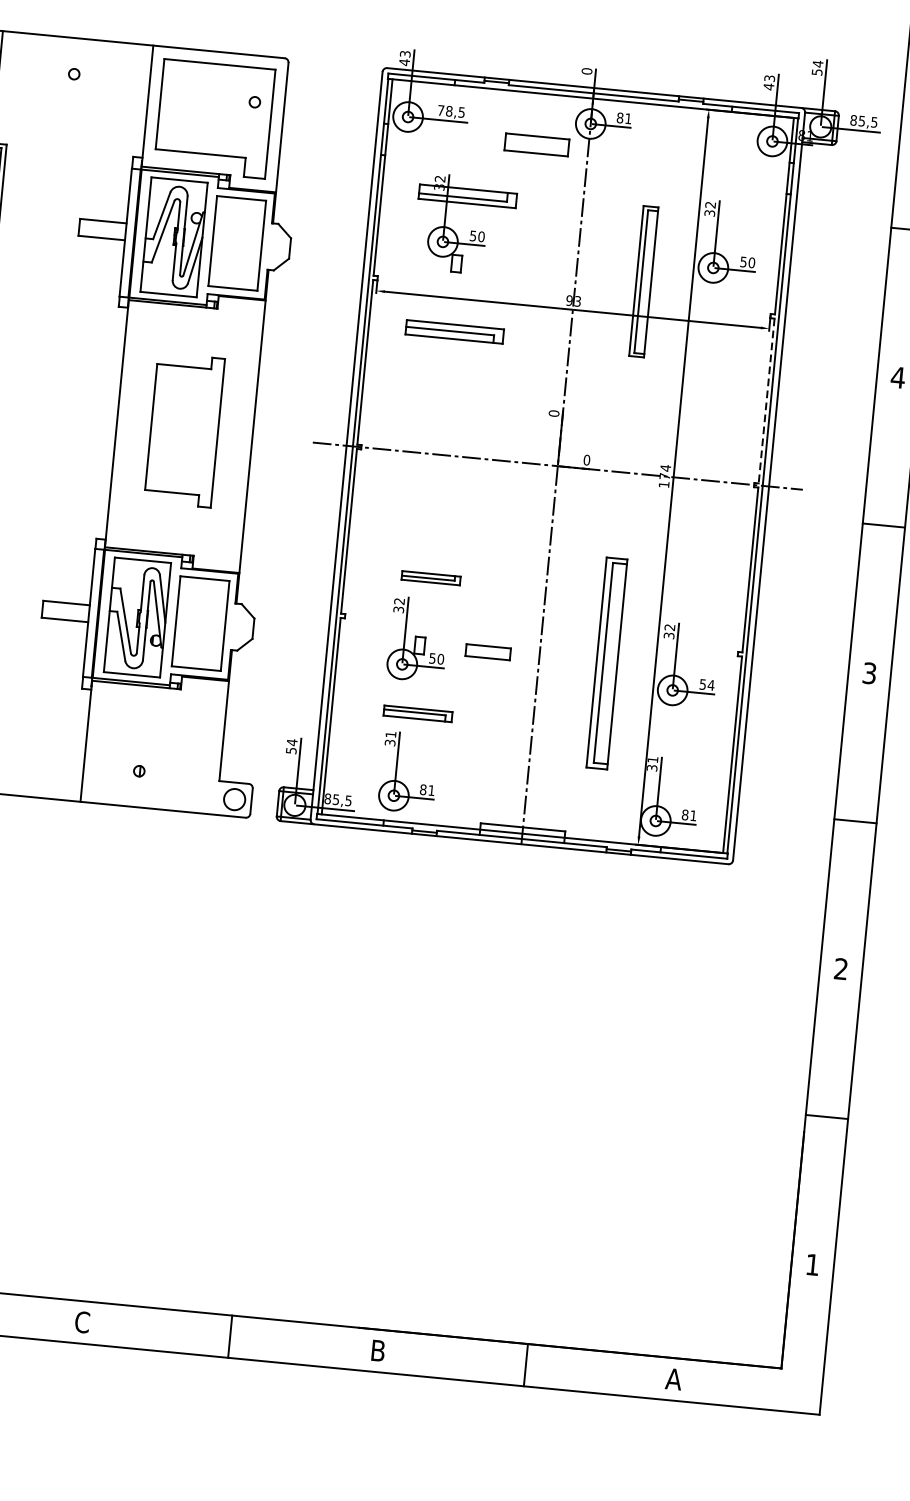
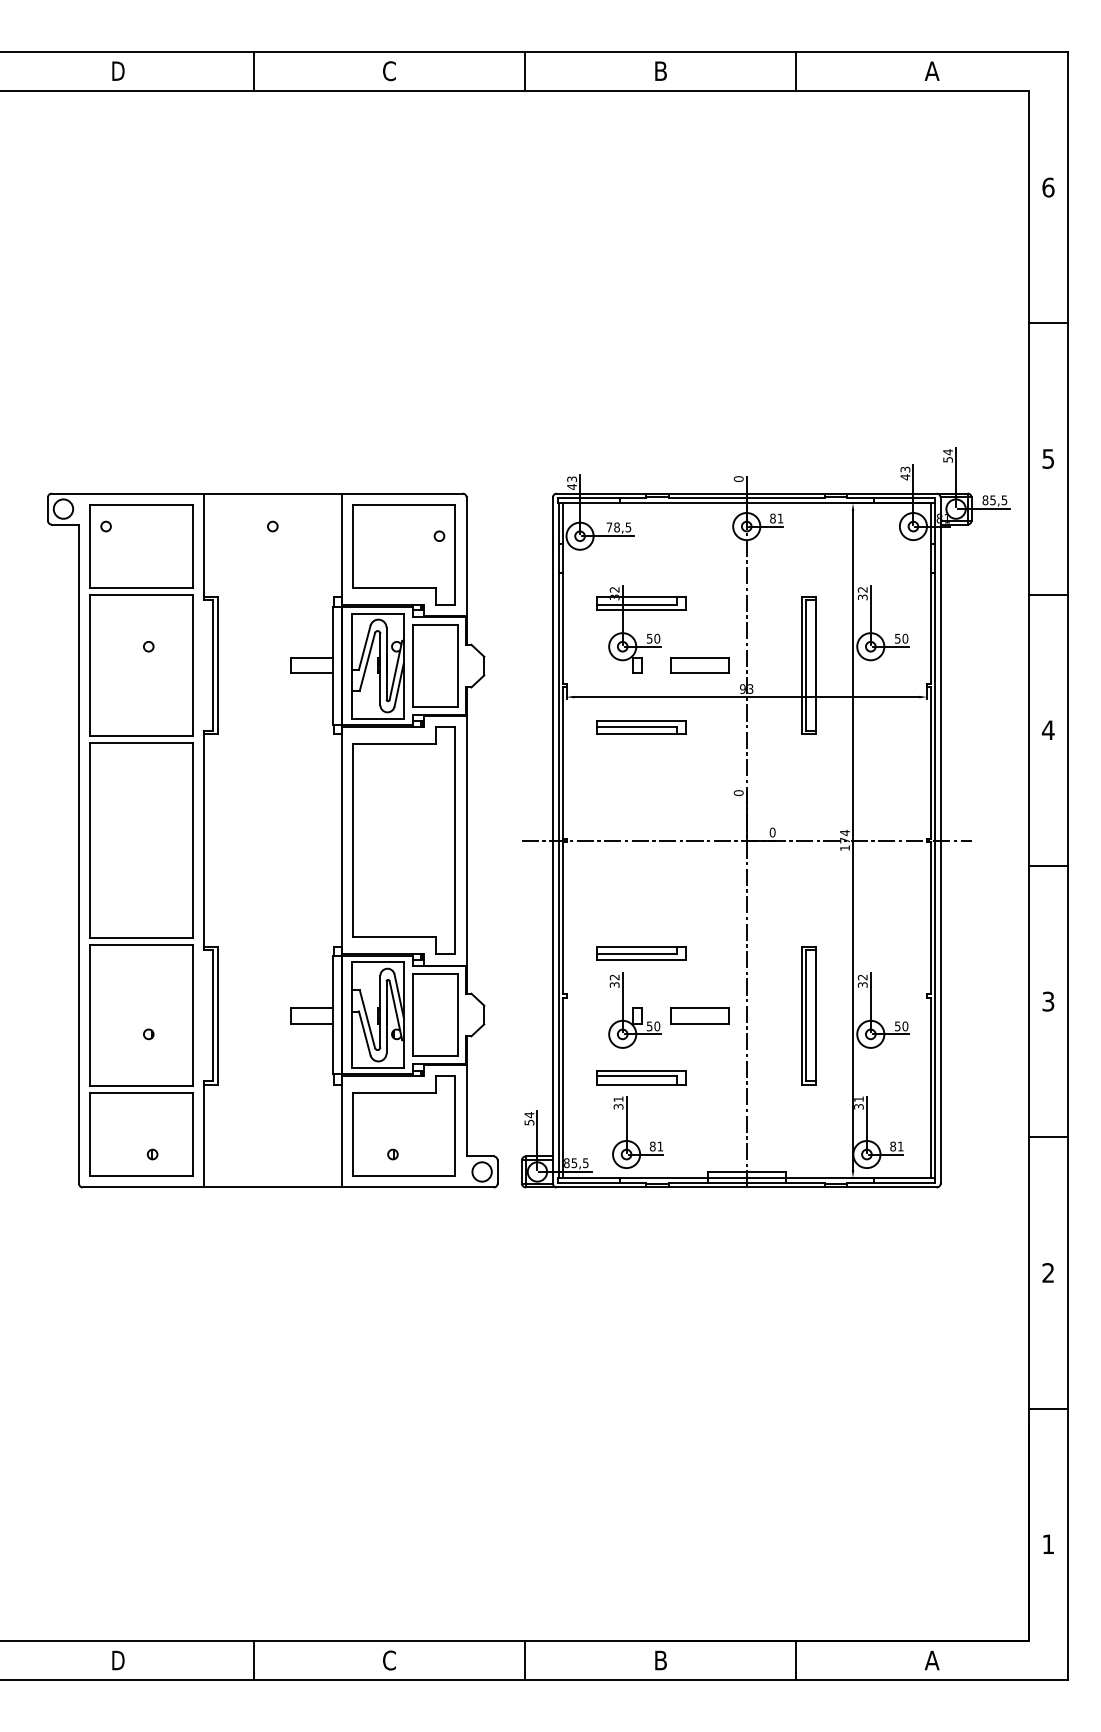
part: (536, 145) -> (699, 665), moved
line: (766, 401) -> (930, 763), dashed -> solid
part: (183, 430) -> (403, 840), size x1.67
part: (431, 578) -> (641, 953), size x1.67
part: (487, 651) -> (699, 1015), size x1.43
part: (606, 663) -> (808, 1015), size x0.71
text: (711, 685) -> (905, 1026), 54 -> 50
part: (418, 713) -> (641, 1077), size x1.43
part: (153, 740) -> (403, 1125), added

